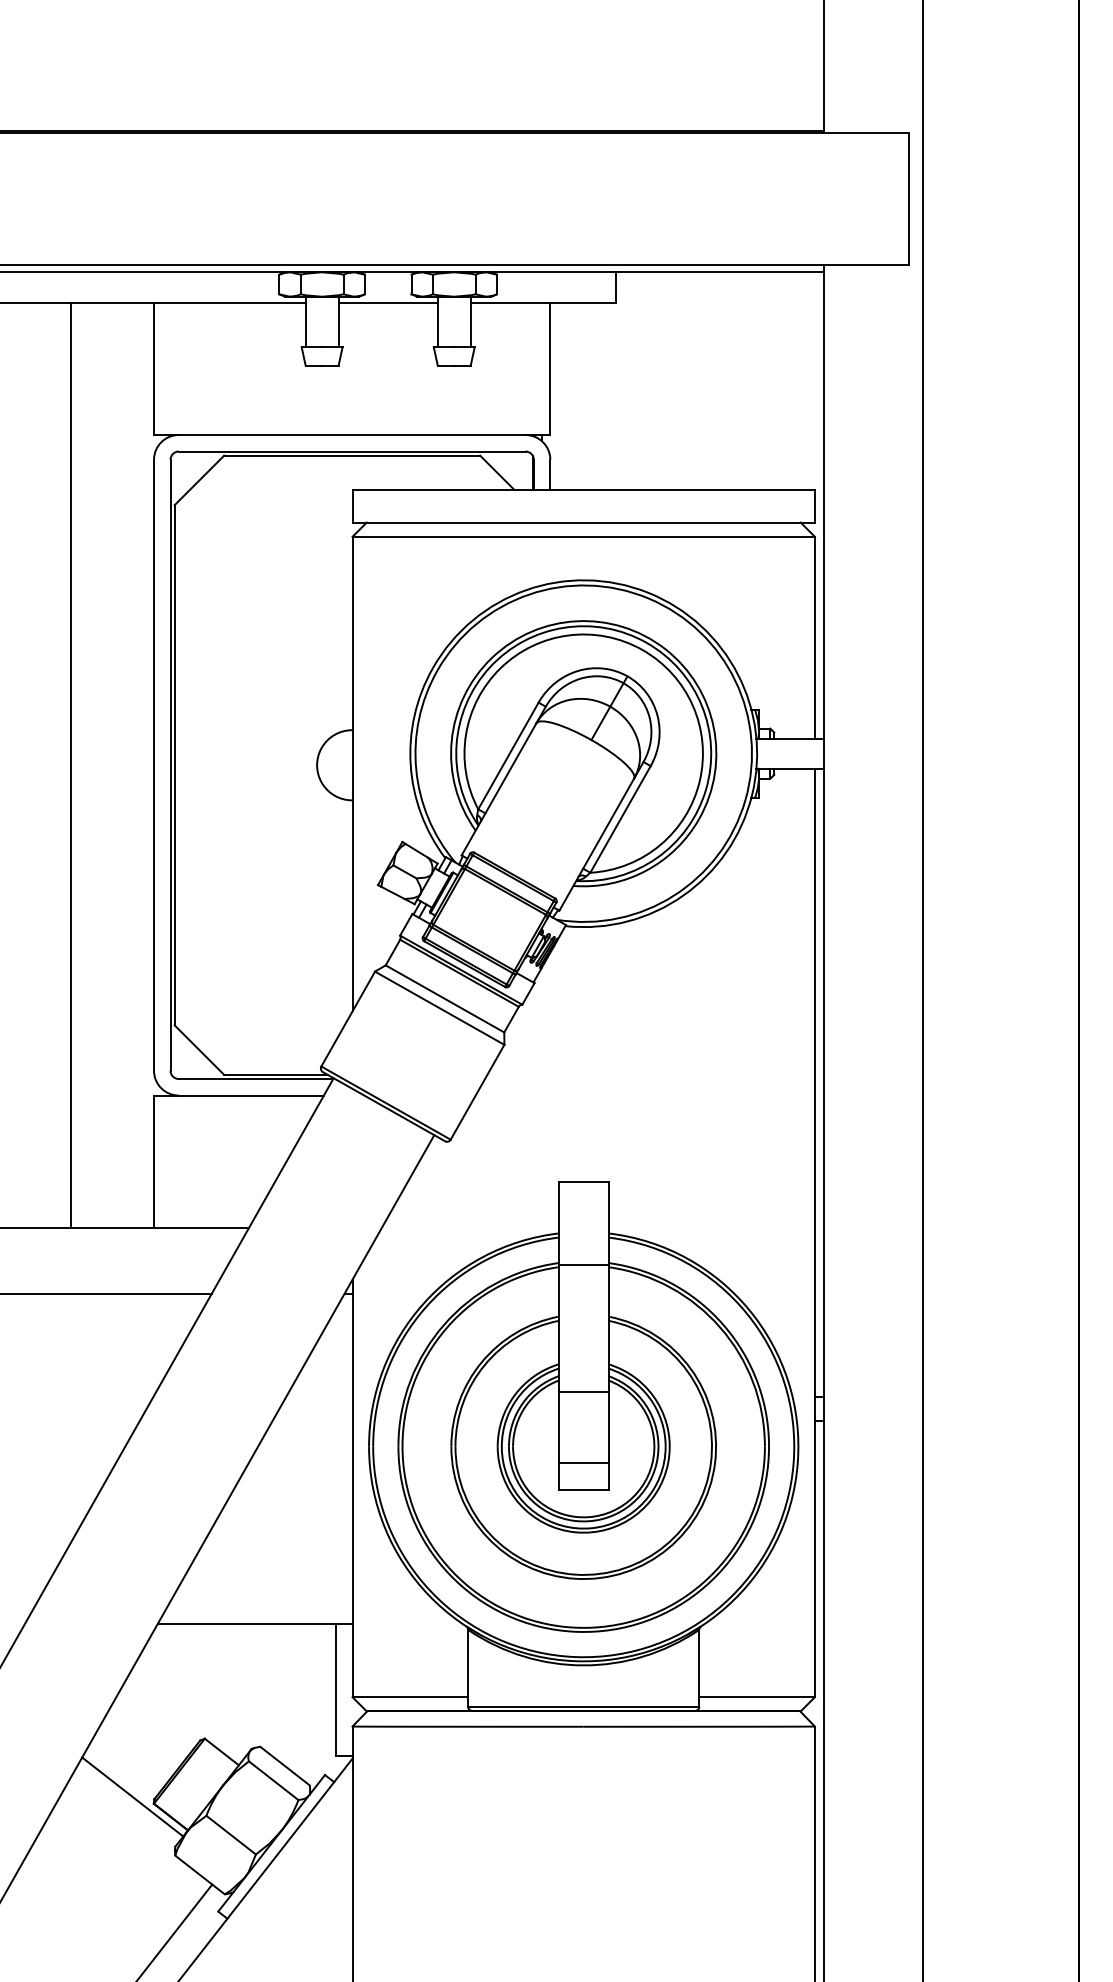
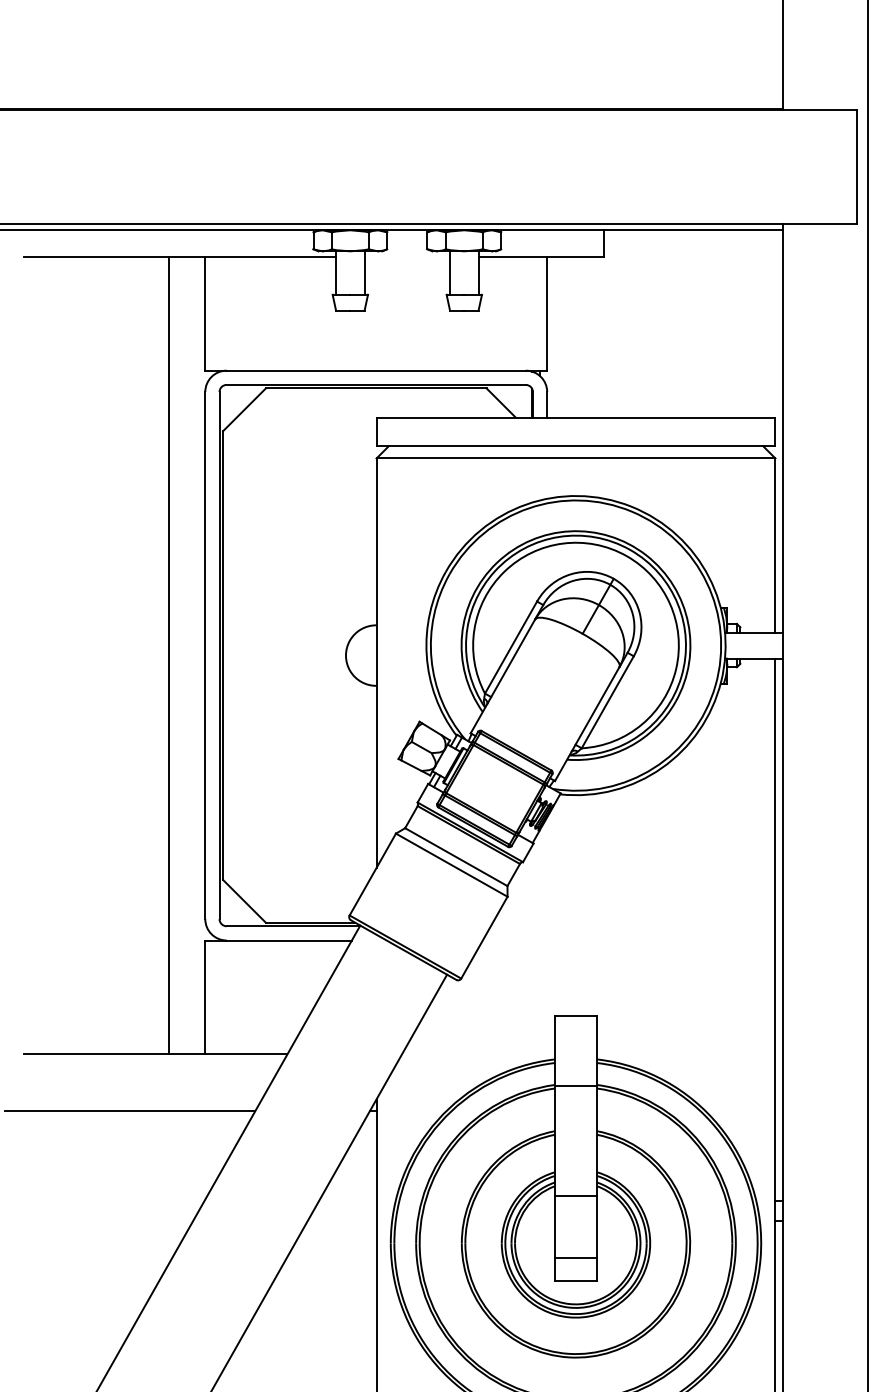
line: (387, 302) -> (406, 256), removed
line: (71, 764) -> (168, 654), moved

